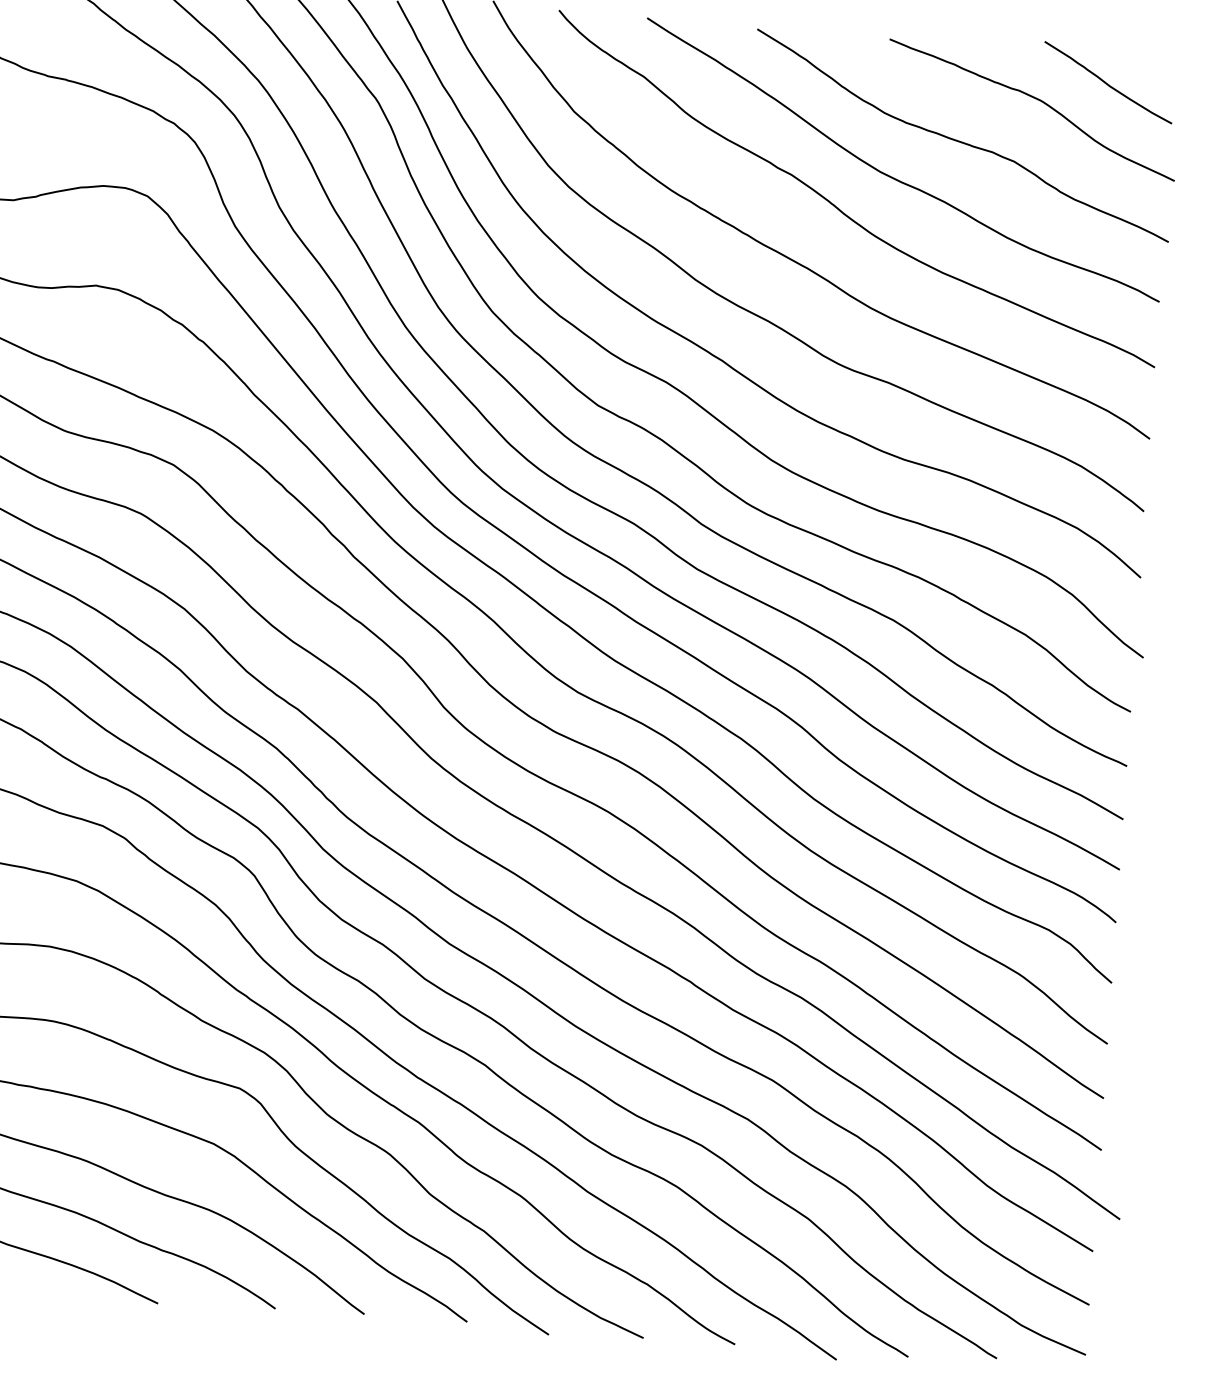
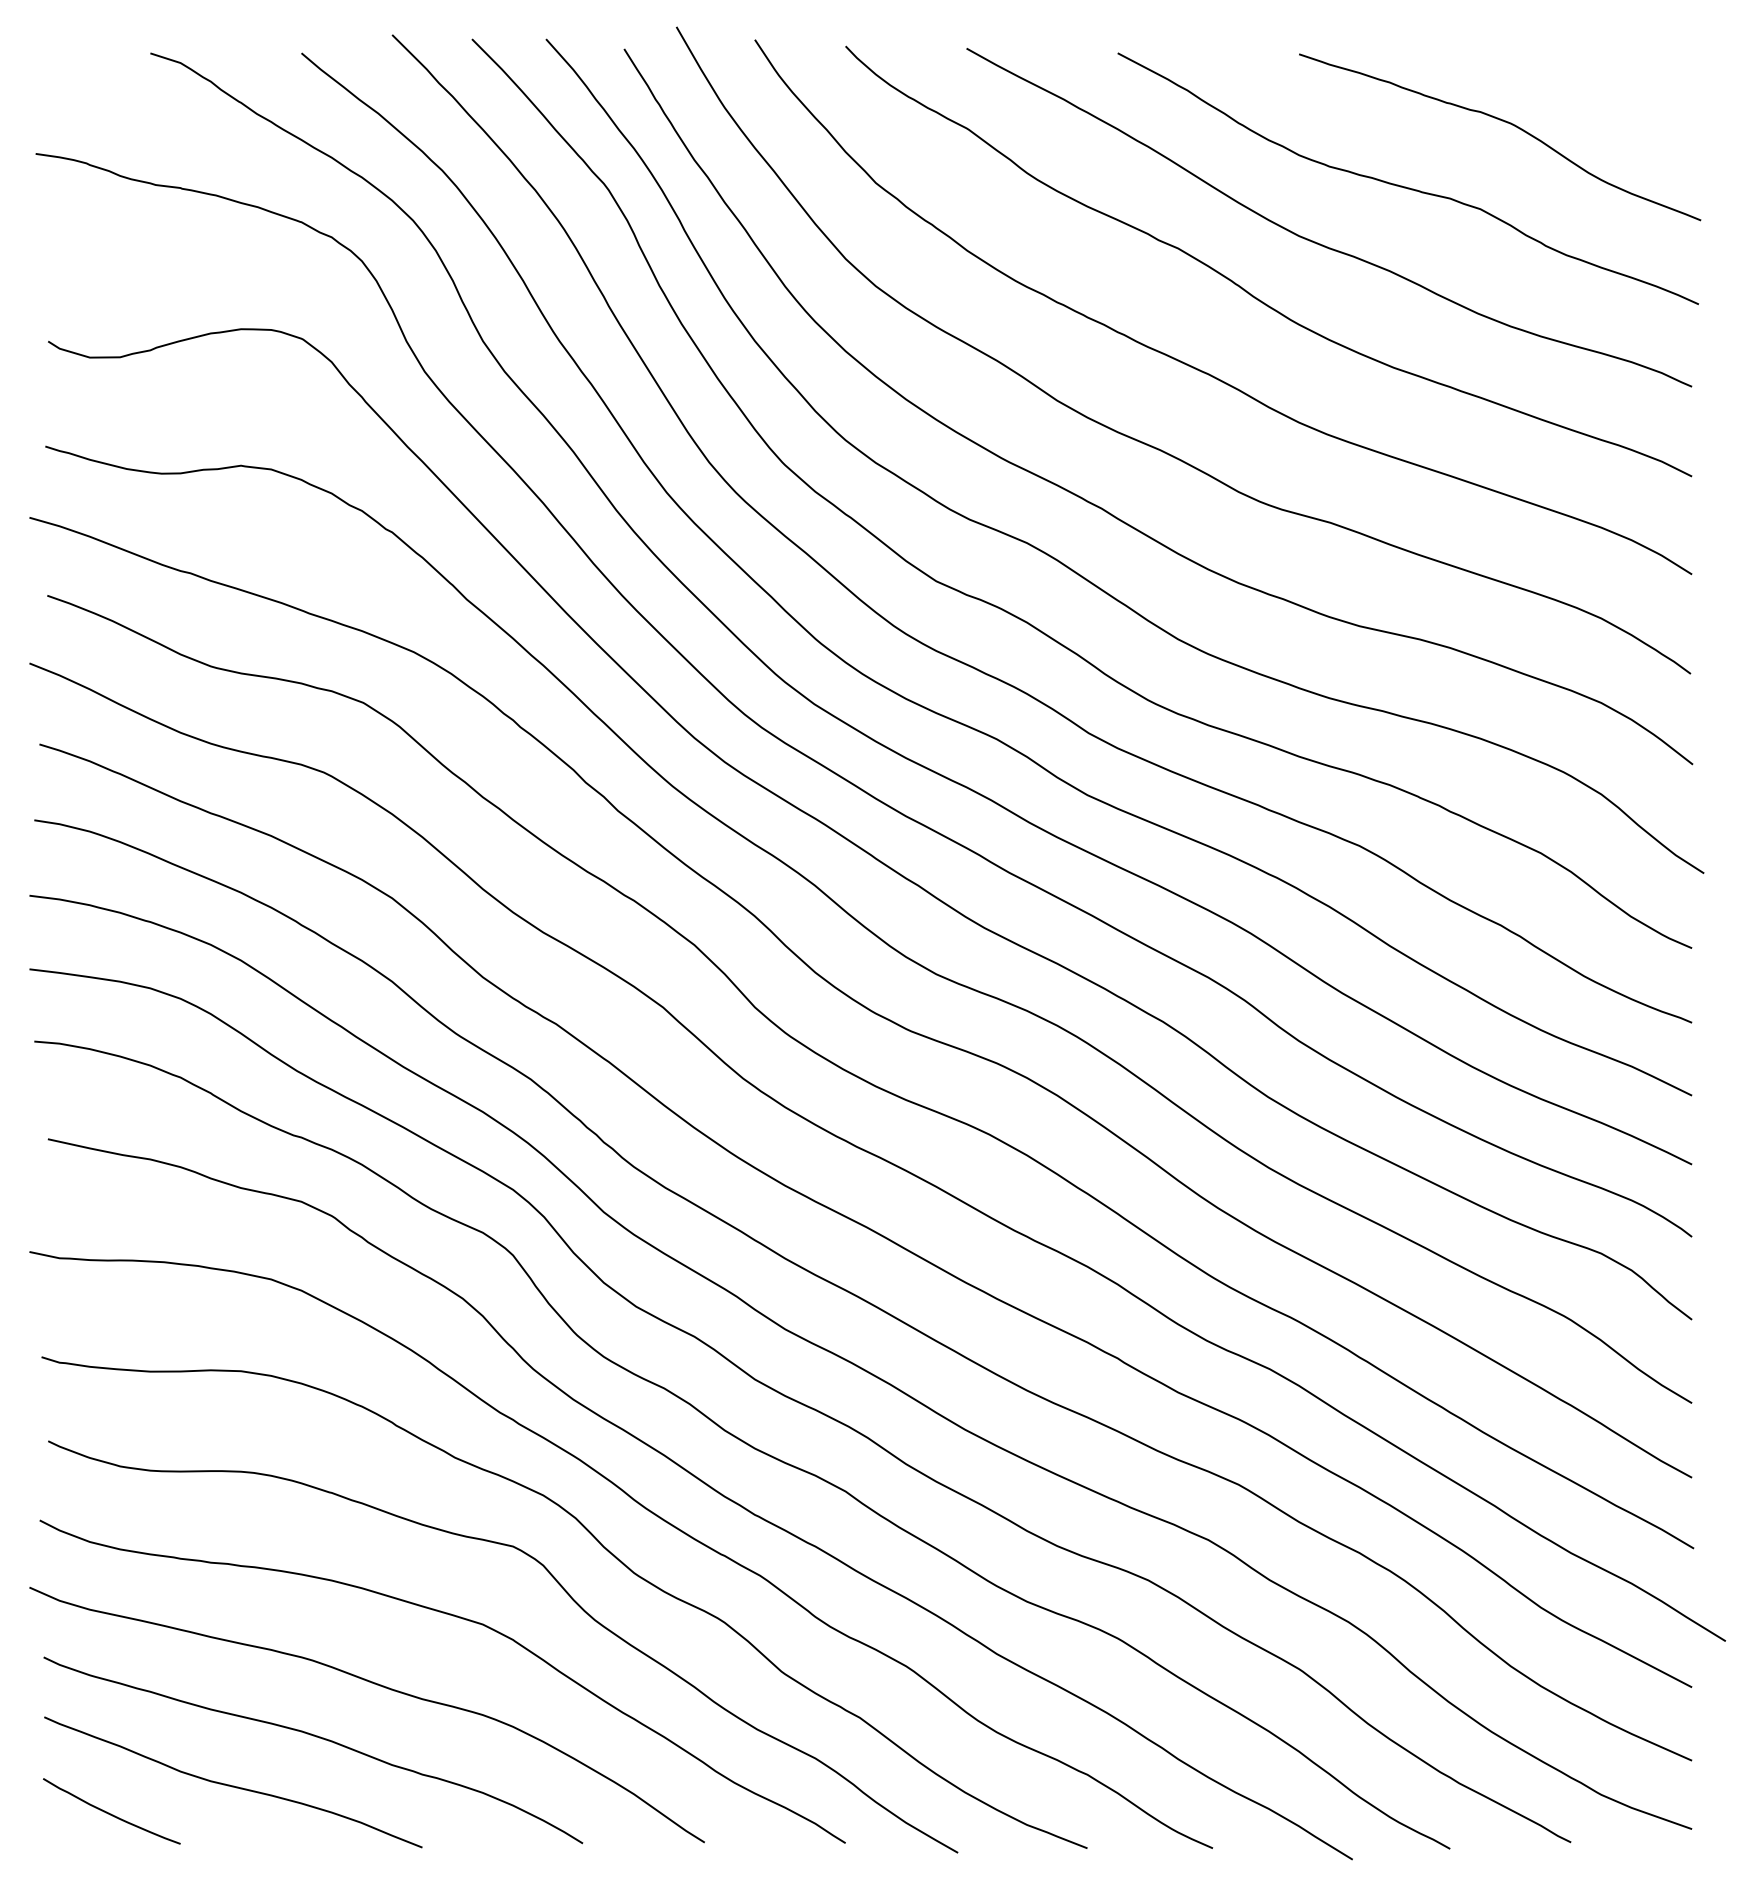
curve: (1108, 84) -> (1601, 94), removed

